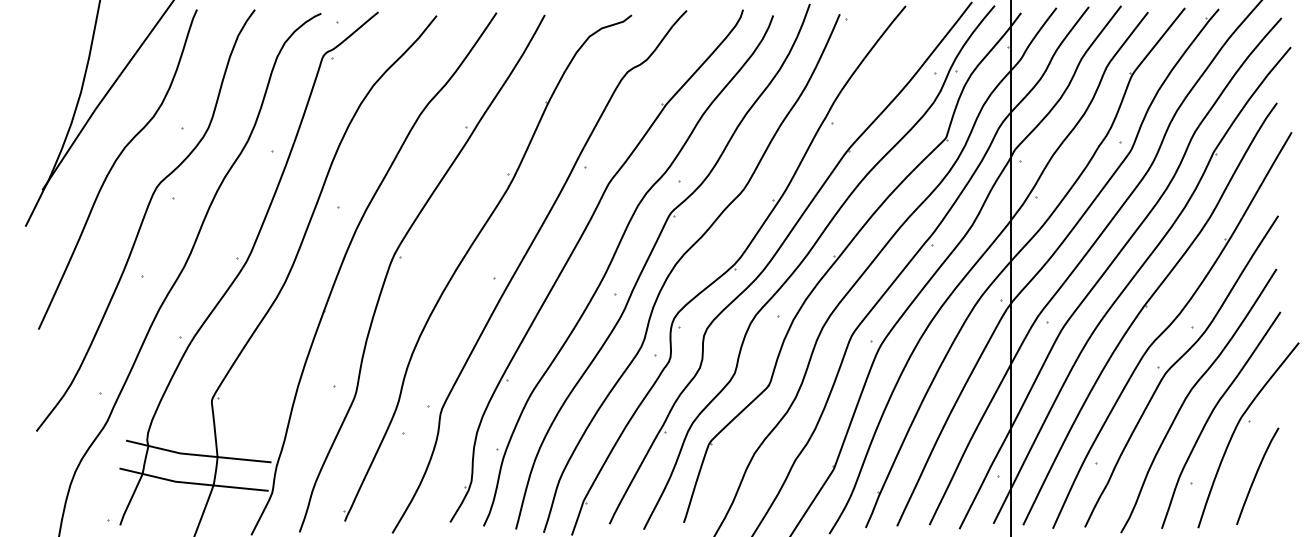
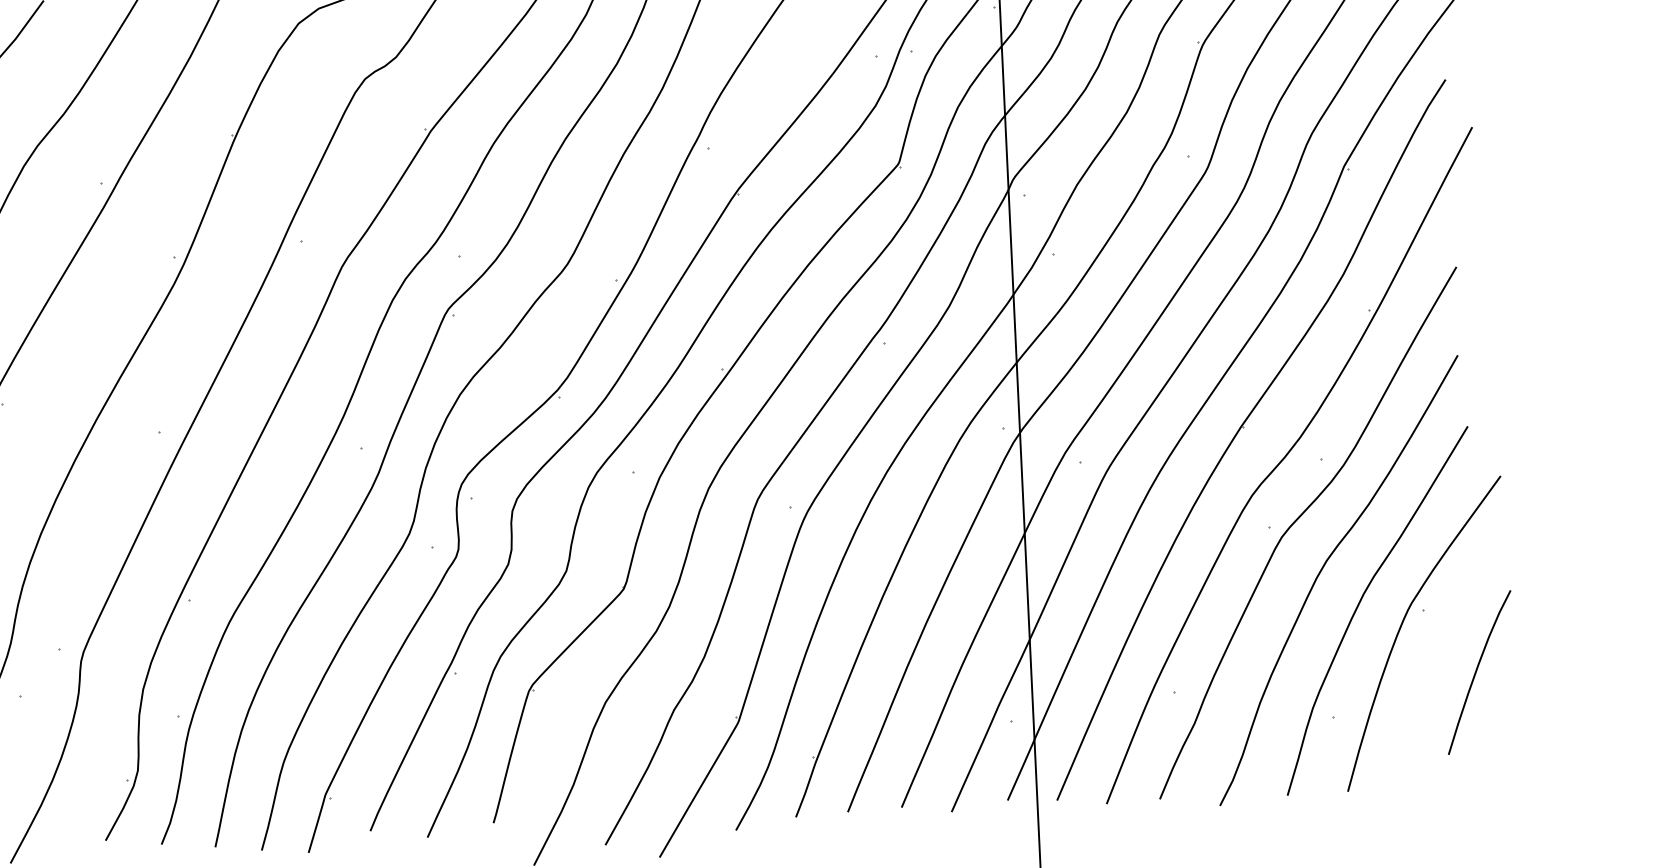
curve: (1257, 474) -> (1479, 669), moved

